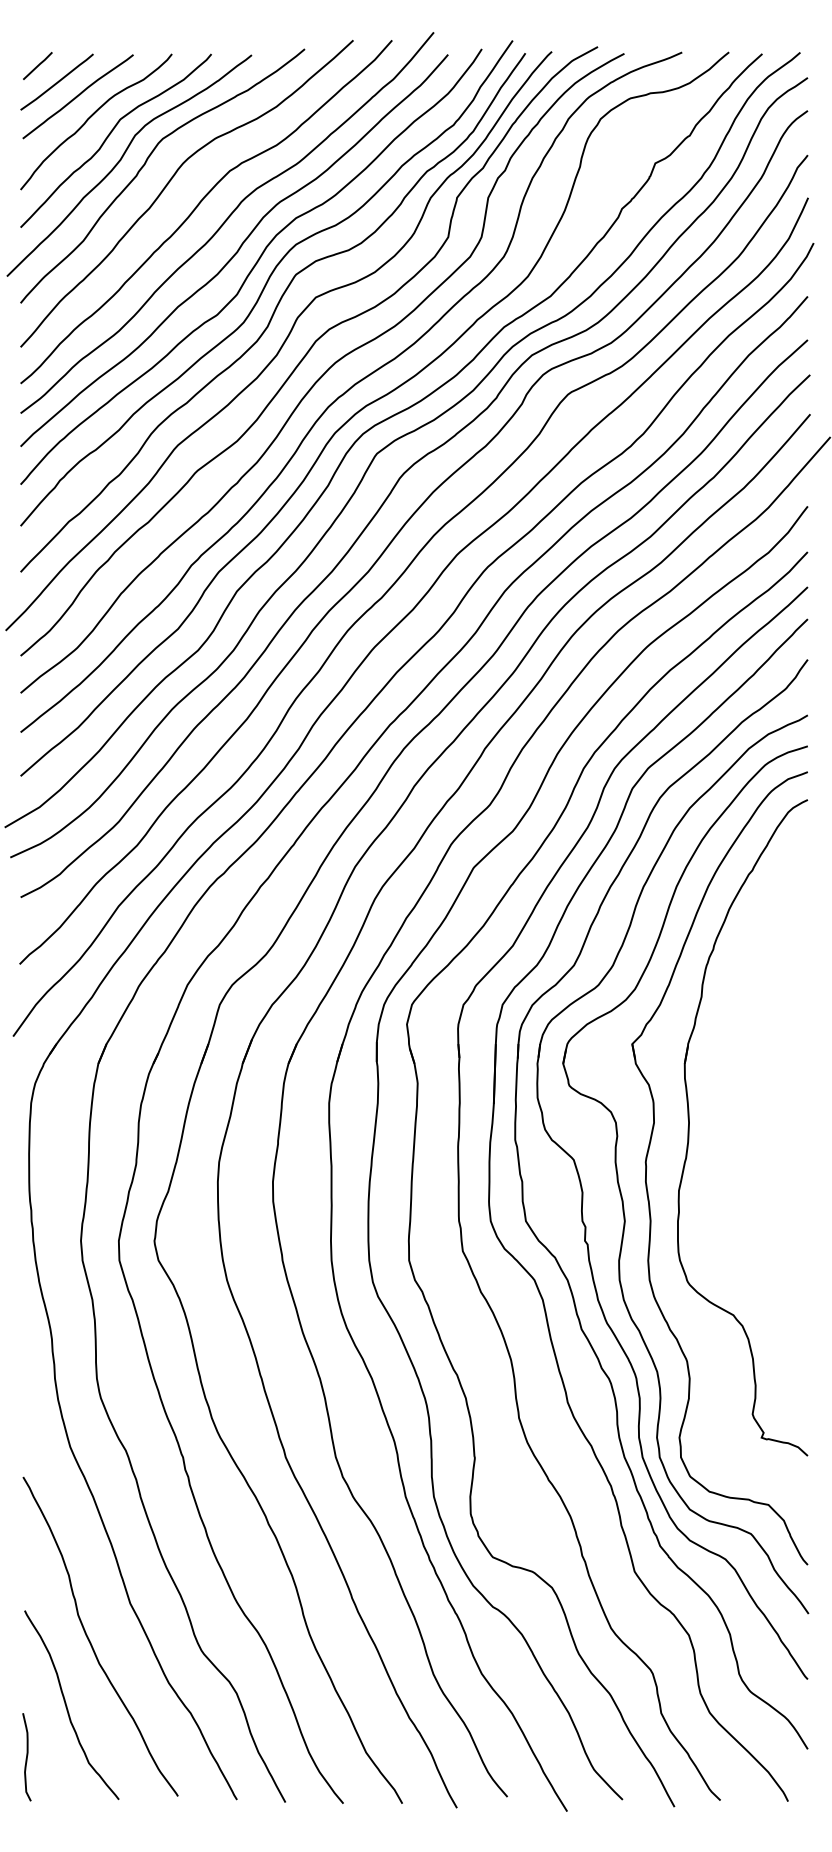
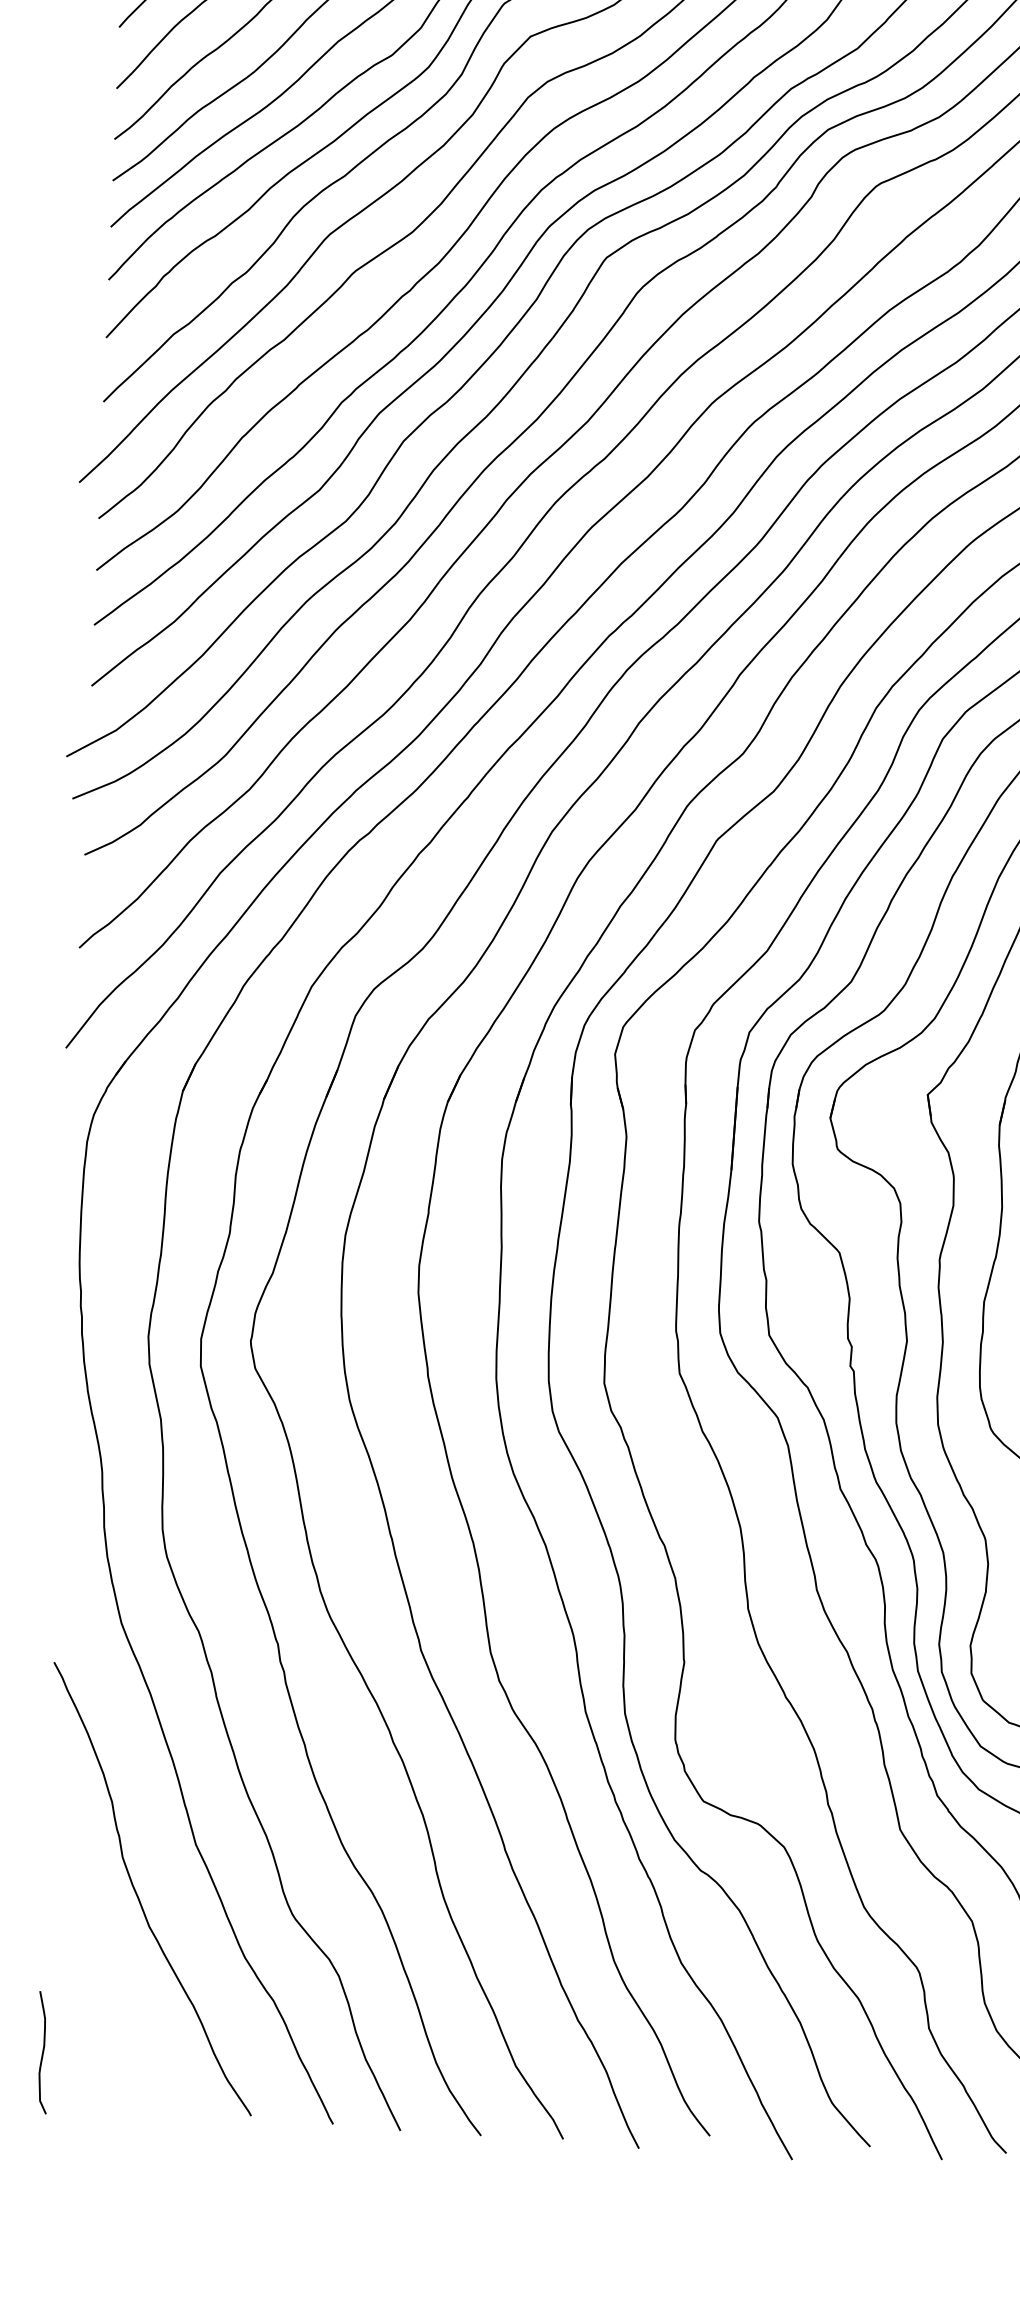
curve: (67, 1706) -> (102, 1984), removed

